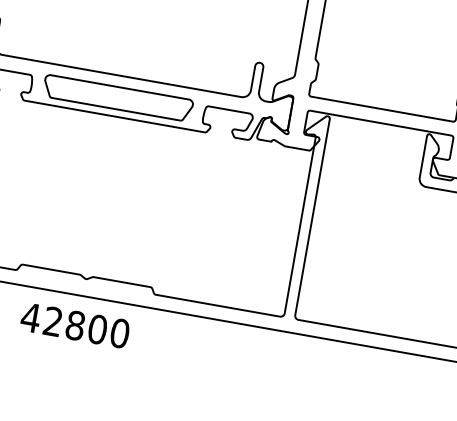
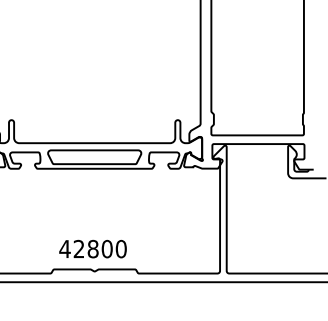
text: (74, 324) -> (92, 248), moved

